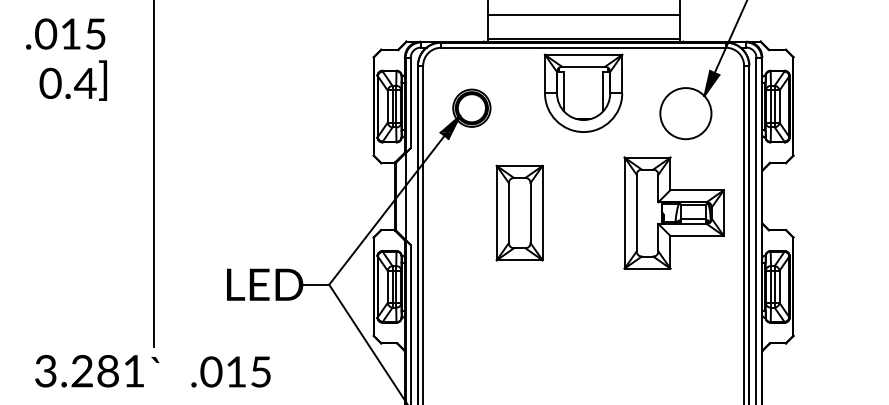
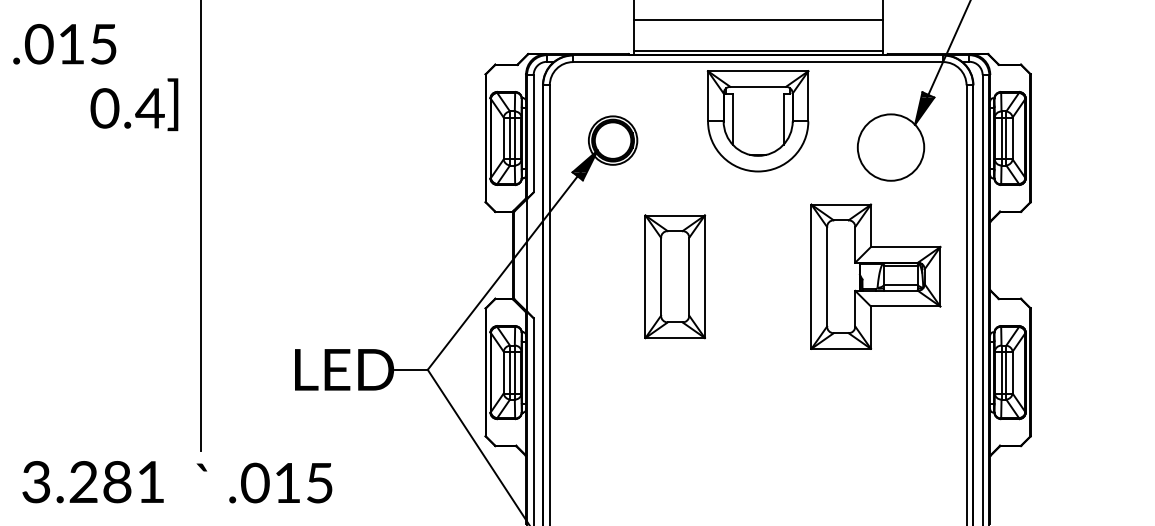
text: (65, 33) -> (64, 43), moved
text: (72, 80) -> (133, 104), moved
text: (89, 371) -> (93, 482), moved
text: (230, 371) -> (280, 482), moved

